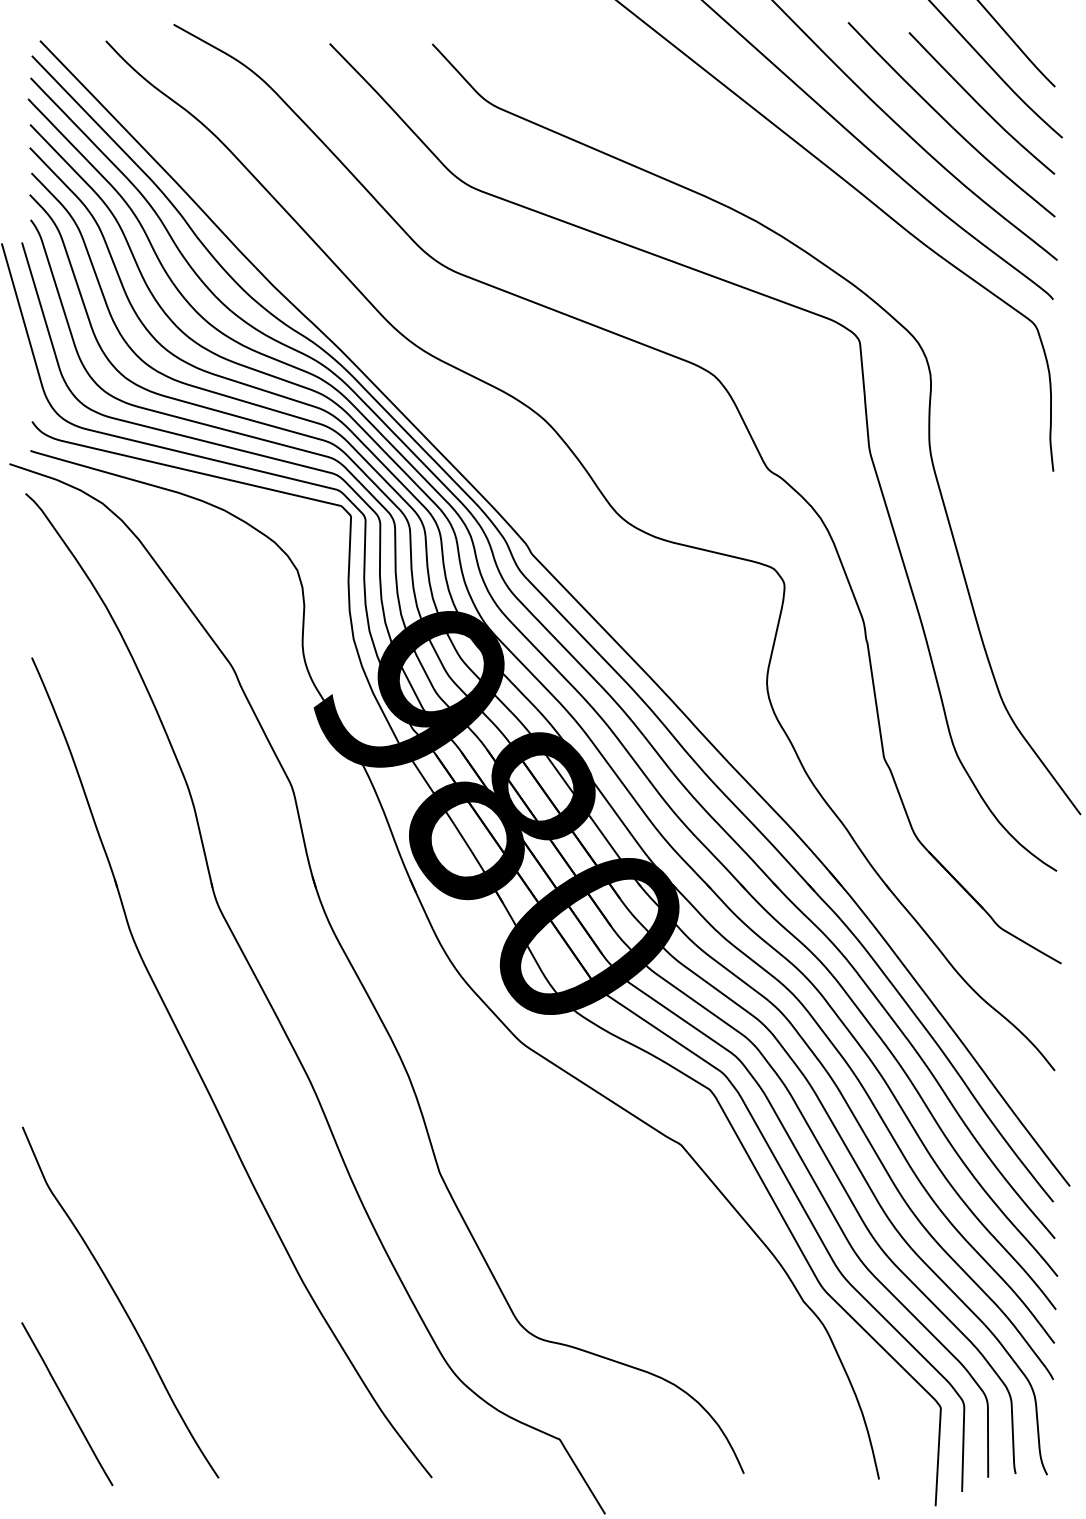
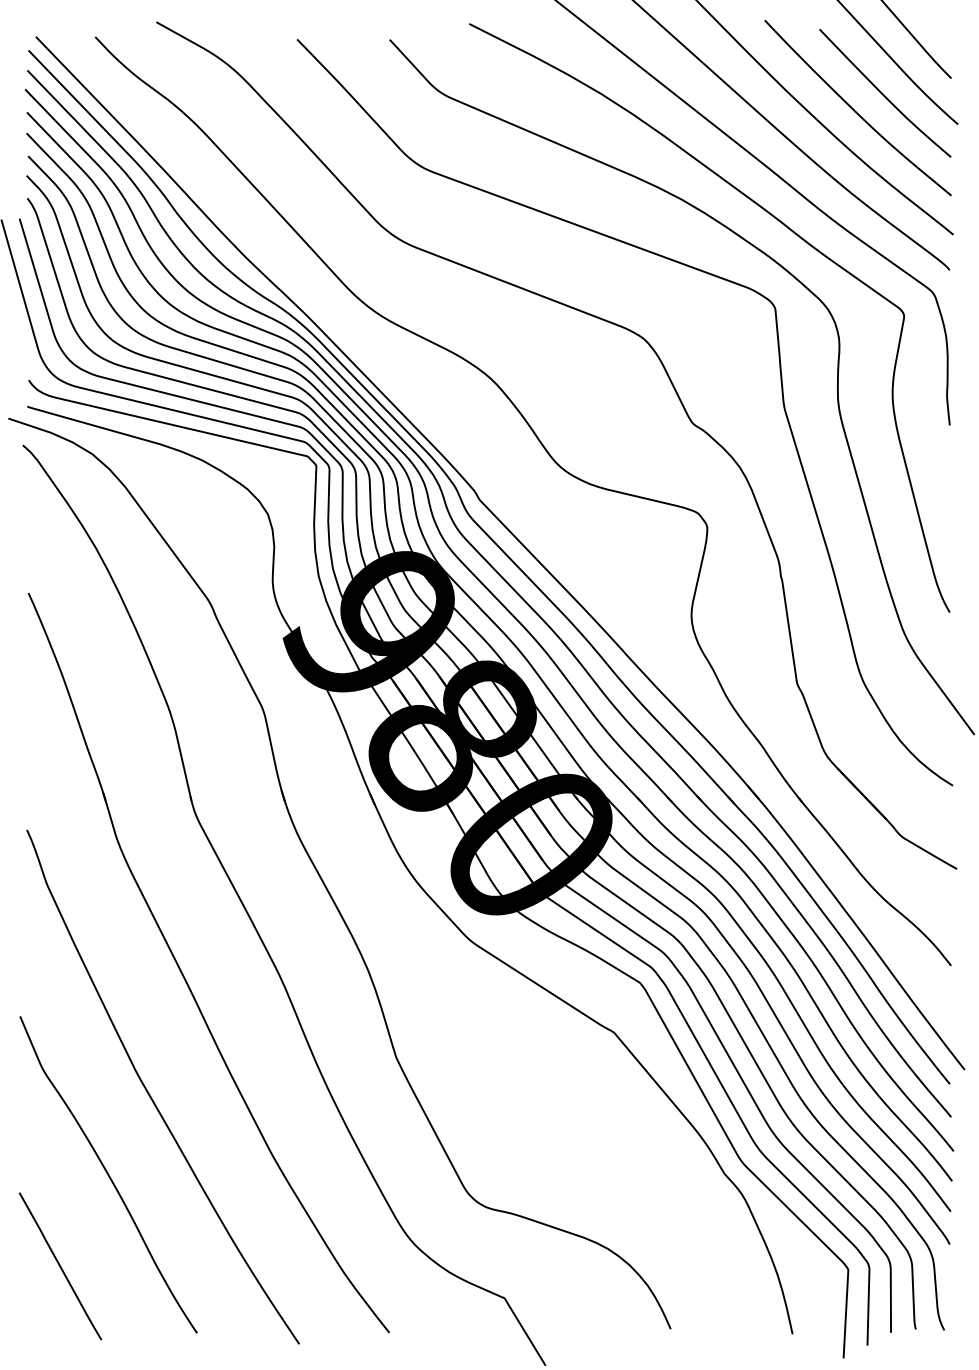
curve: (864, 246) -> (779, 222), added
curve: (167, 1213) -> (150, 1094), added

